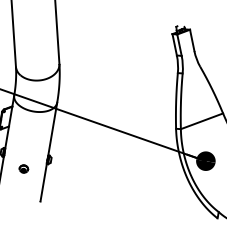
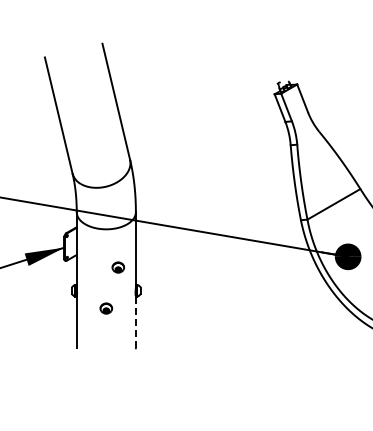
part: (37, 140) -> (118, 267), added
line: (43, 182) -> (135, 321), solid -> dashed

